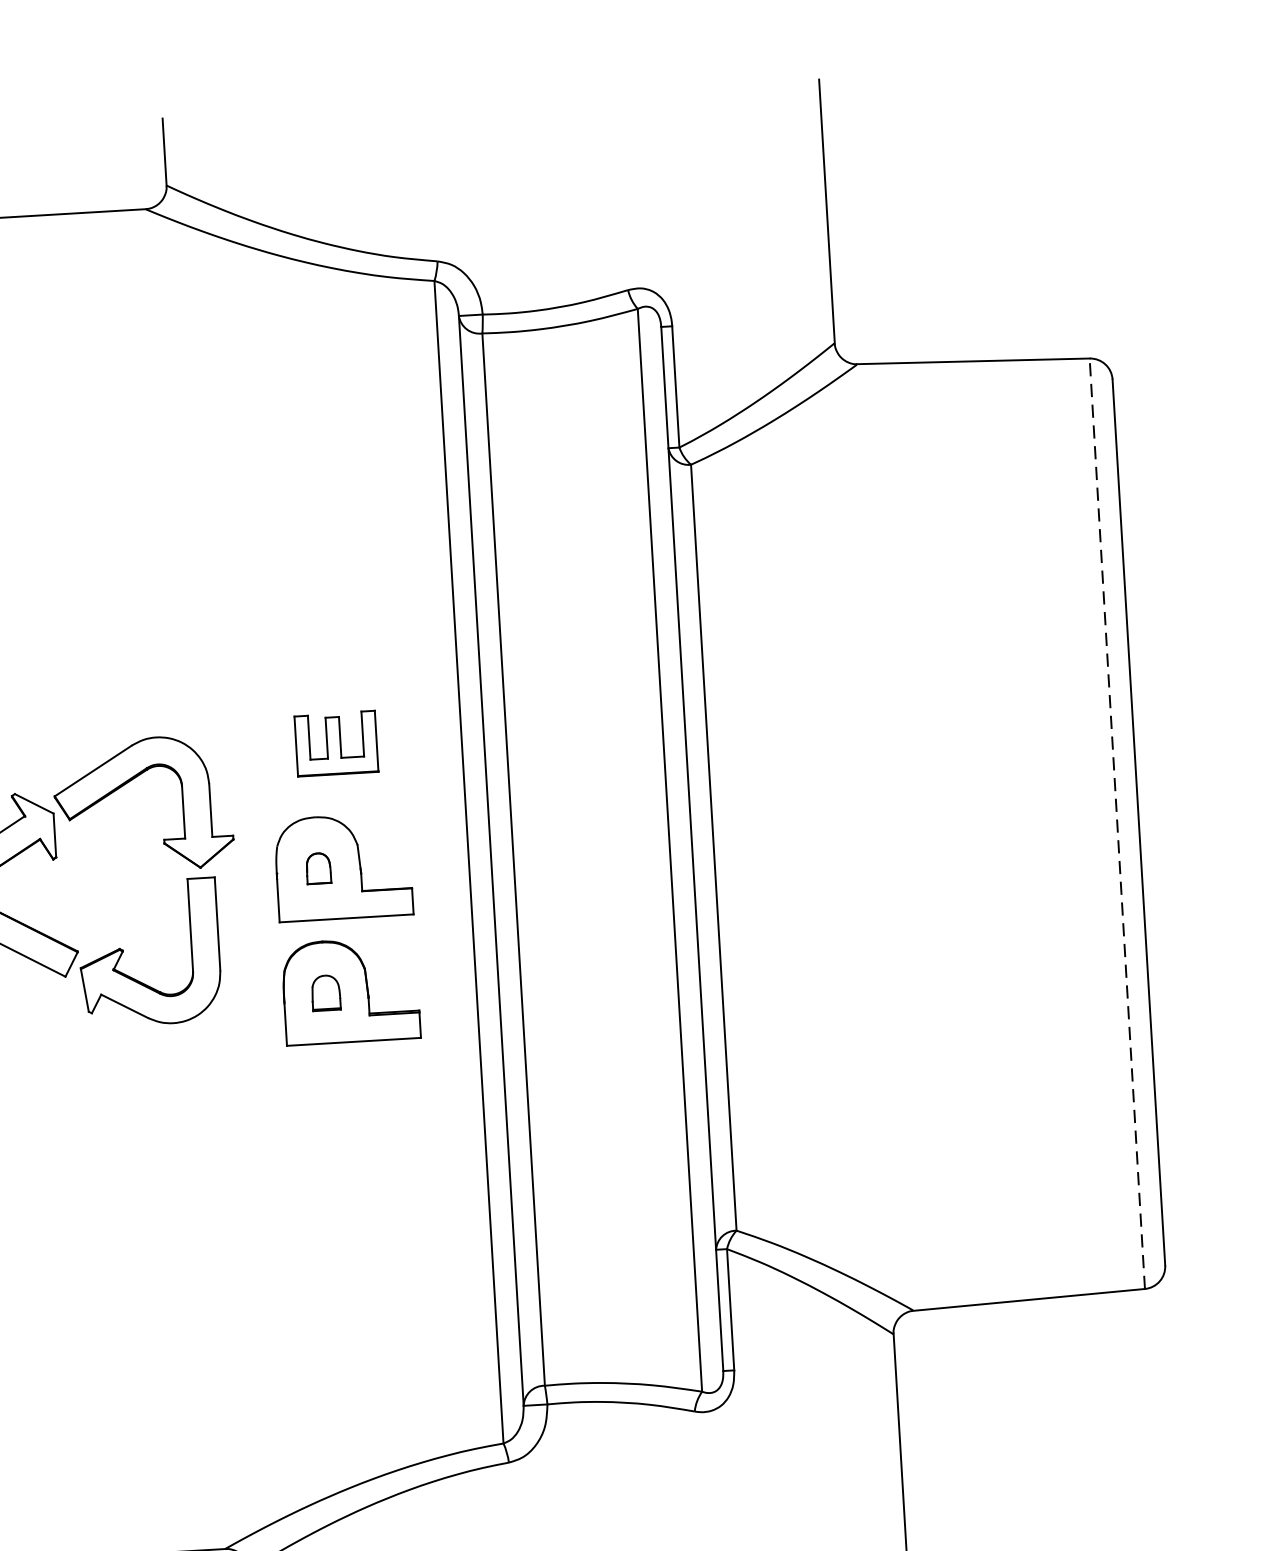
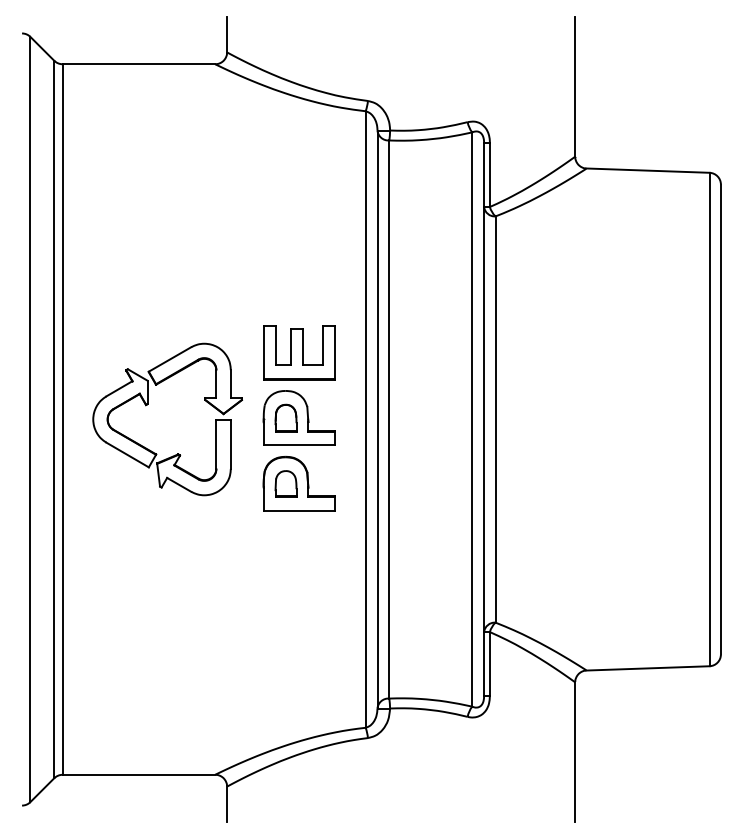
part: (336, 743) -> (299, 352), size x1.67
line: (1117, 823) -> (709, 419), dashed -> solid
part: (317, 867) -> (285, 417), size x1.67
part: (325, 991) -> (285, 483), size x1.43

